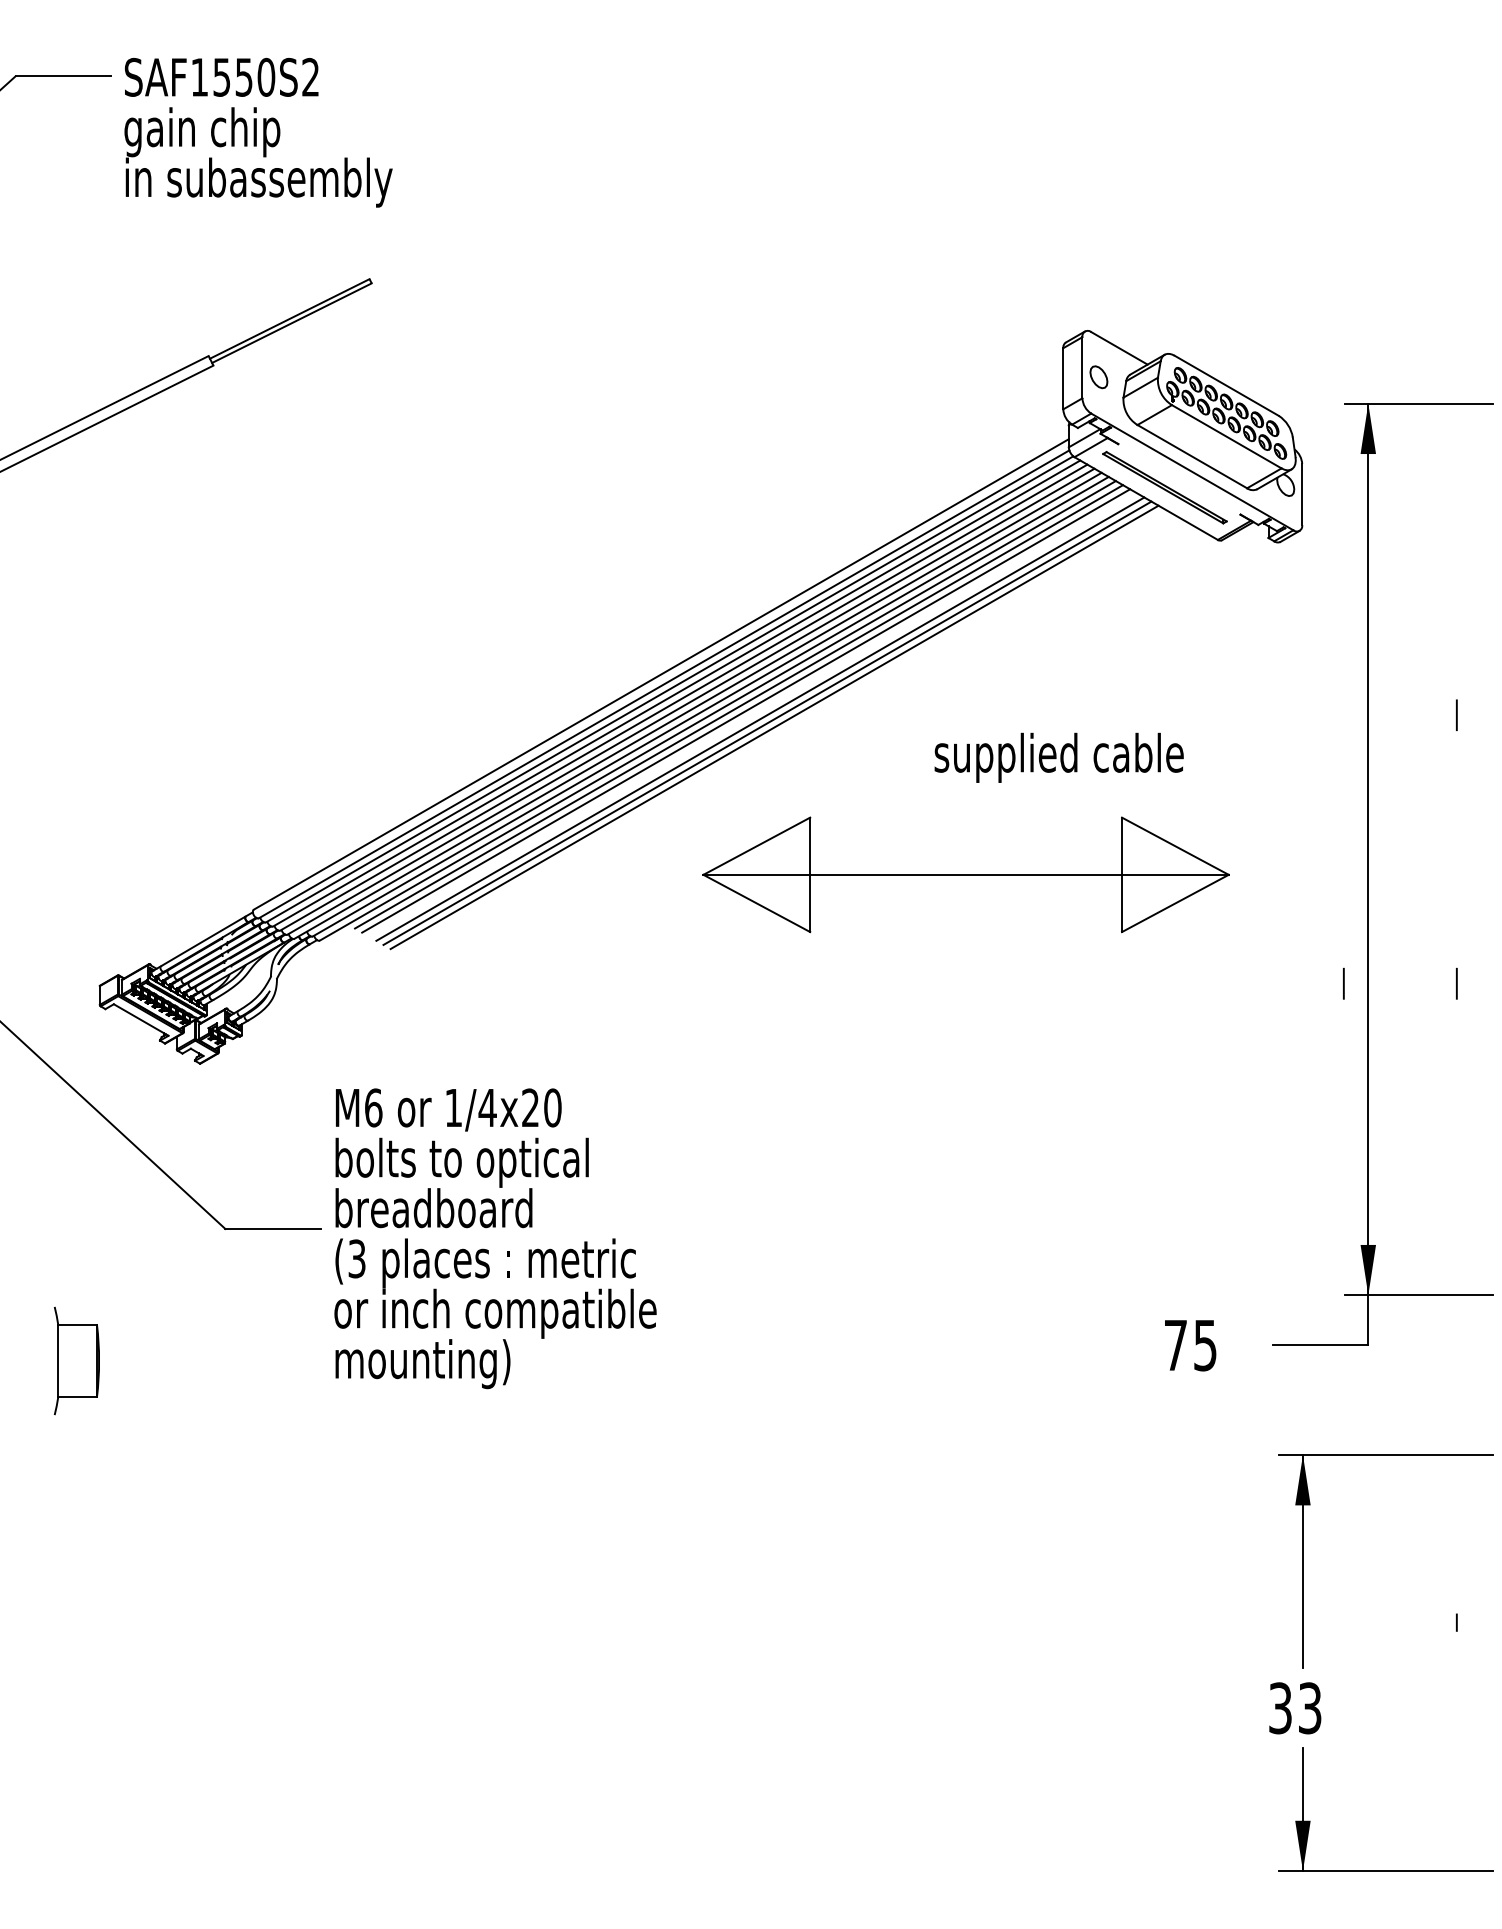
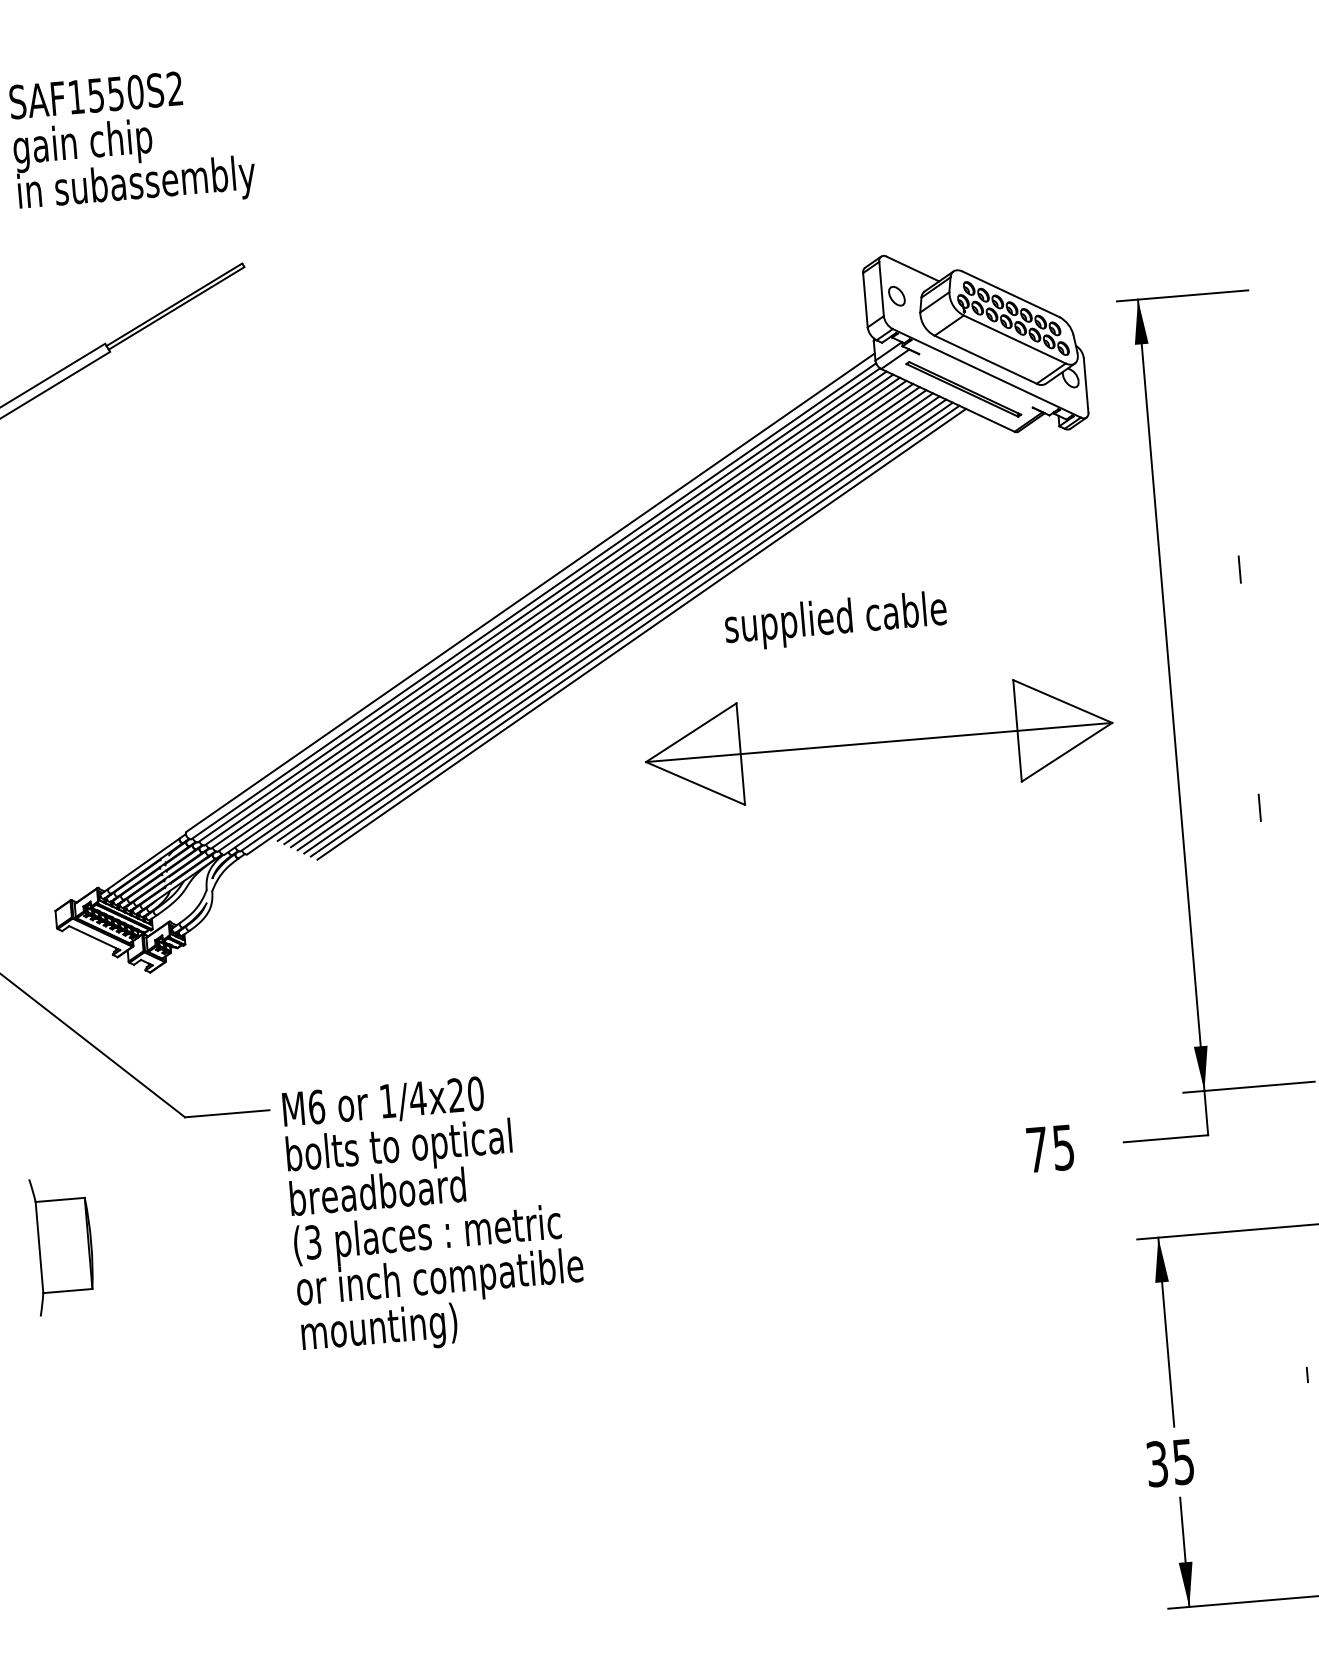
line: (753, 714) -> (615, 621), added
line: (781, 731) -> (641, 634), added
text: (1058, 757) -> (835, 620), moved
part: (965, 874) -> (878, 742), moved
line: (1343, 983) -> (1159, 816), removed
text: (495, 1238) -> (434, 1213), moved
part: (76, 1360) -> (62, 1245), size x1.43
text: (1310, 1707) -> (1183, 1461), 33 -> 35

